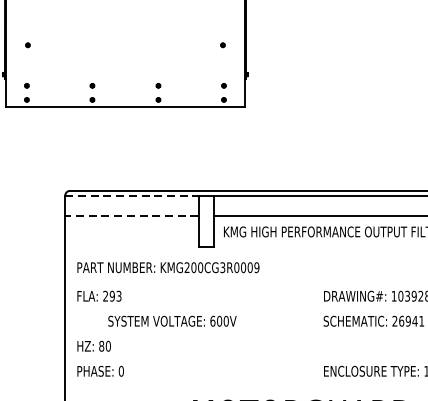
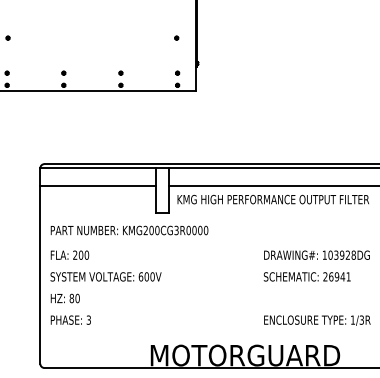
line: (131, 195) -> (97, 168), dashed -> solid
line: (131, 216) -> (97, 186), dashed -> solid
text: (256, 267) -> (205, 230), KMG200CG3R0009 -> KMG200CG3R0000
text: (115, 295) -> (83, 254), 293 -> 200
text: (171, 320) -> (105, 276), moved
text: (120, 370) -> (88, 319), 0 -> 3

